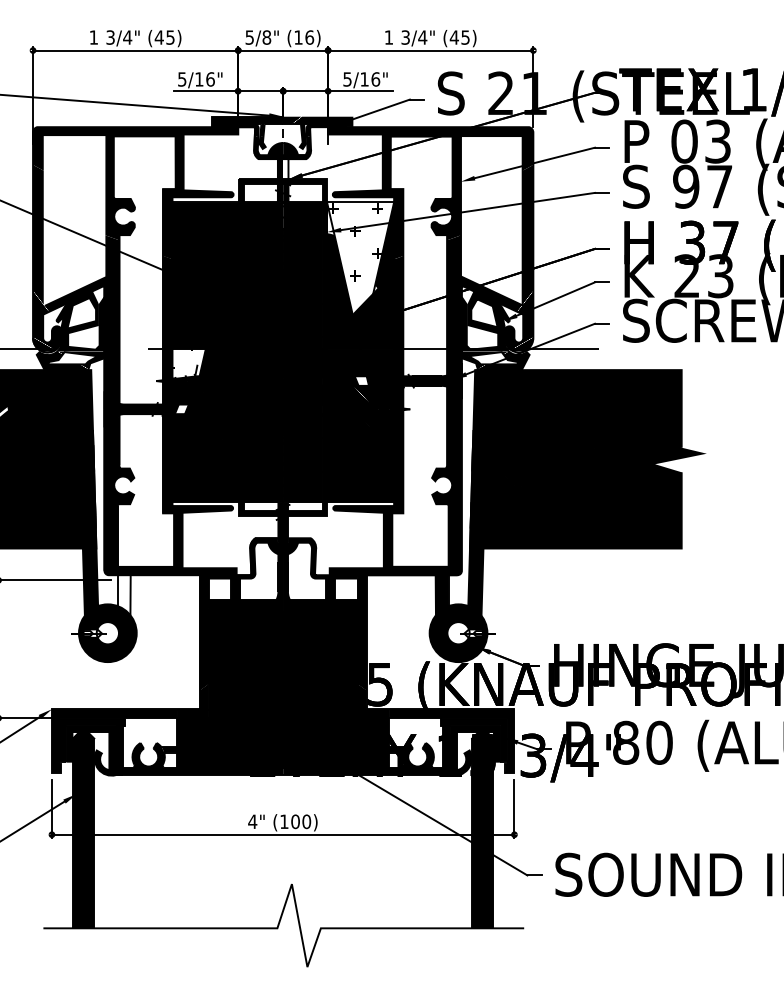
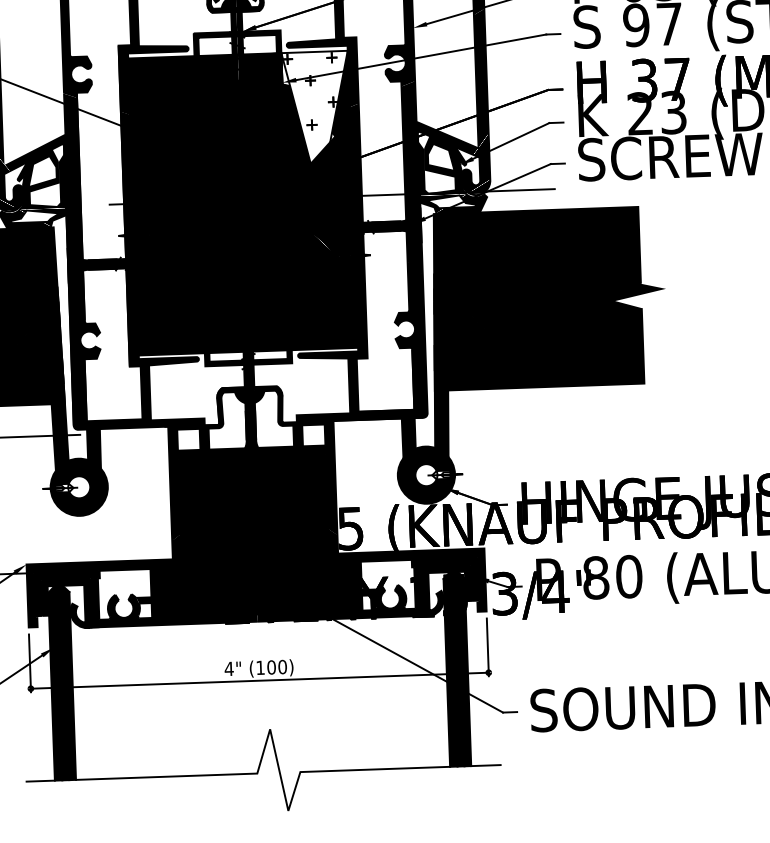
fill: (285, 169) -> (239, 22), added
fill: (188, 364) -> (149, 218), added
fill: (361, 380) -> (321, 228), added
fill: (181, 409) -> (144, 263), added
fill: (123, 595) -> (93, 449), added

